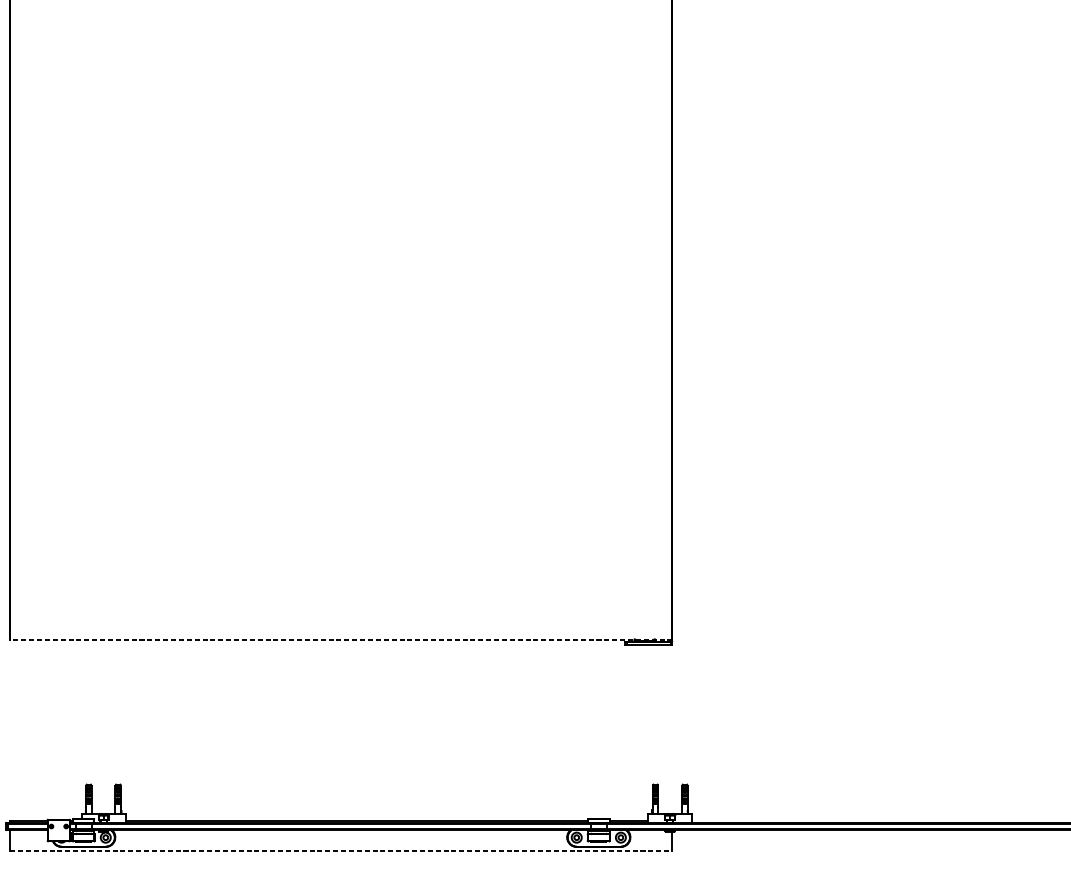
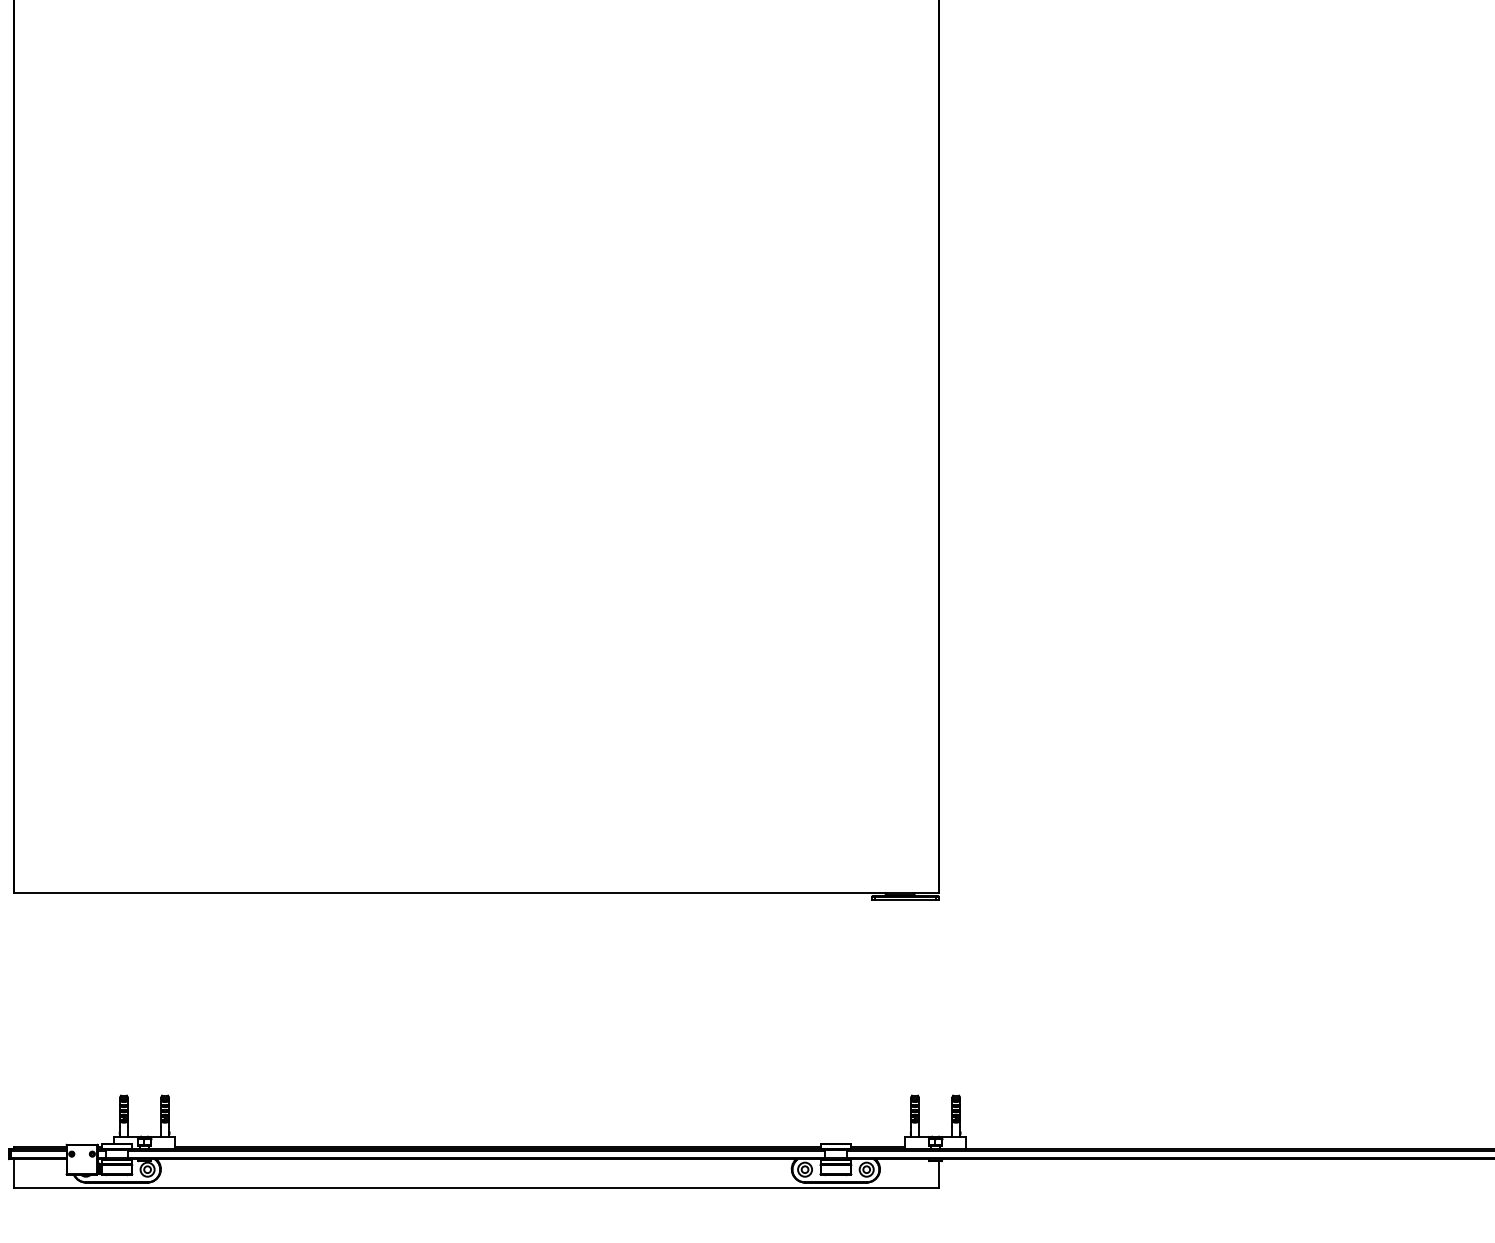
line: (340, 639) -> (475, 893), dashed -> solid
line: (341, 851) -> (476, 1188), dashed -> solid

